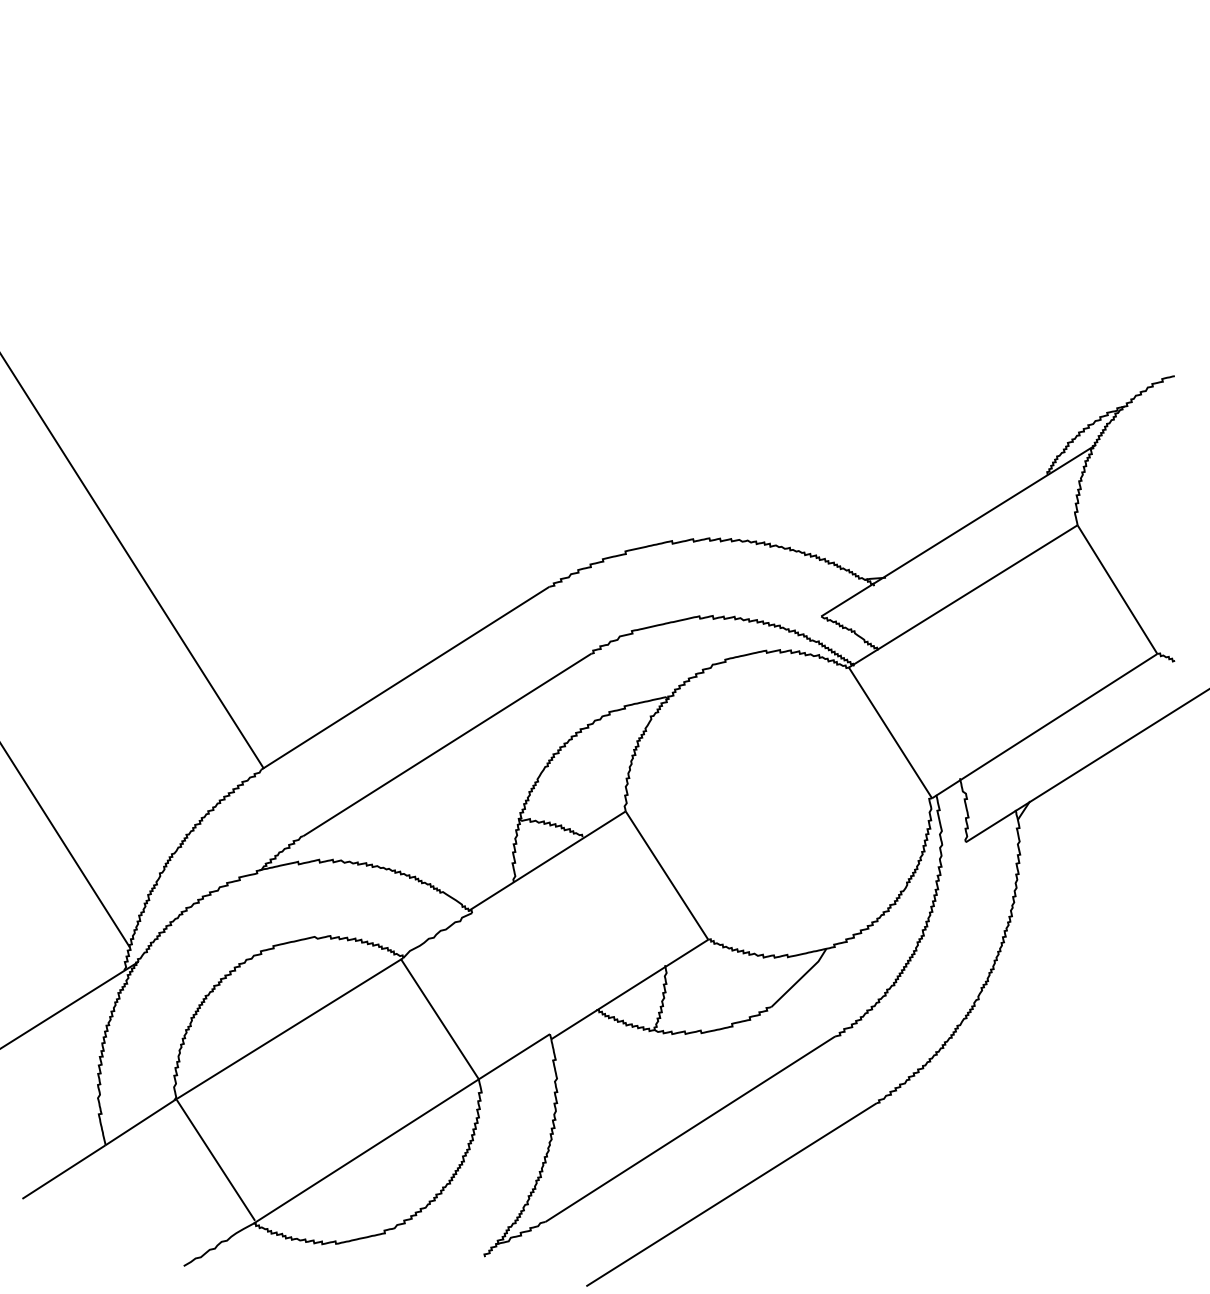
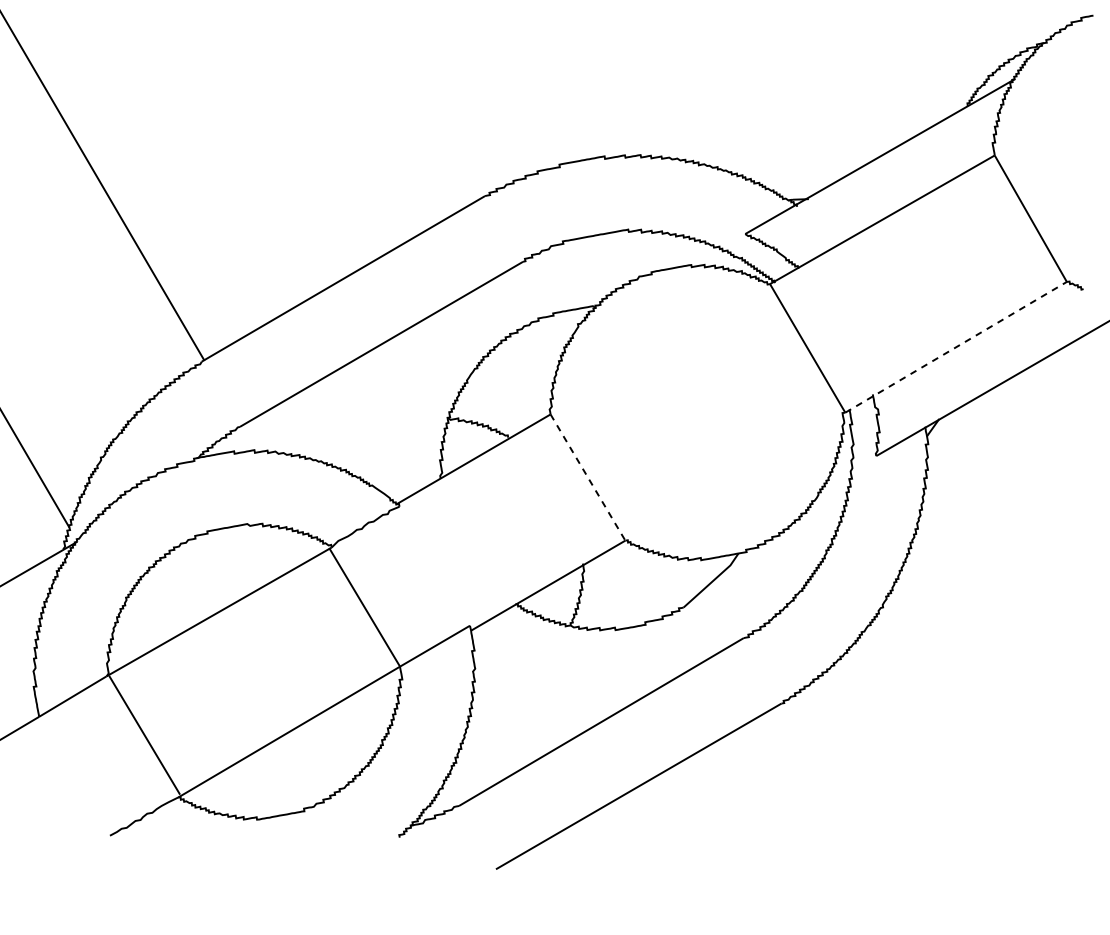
line: (1044, 726) -> (955, 347), solid -> dashed
line: (667, 875) -> (588, 477), solid -> dashed

